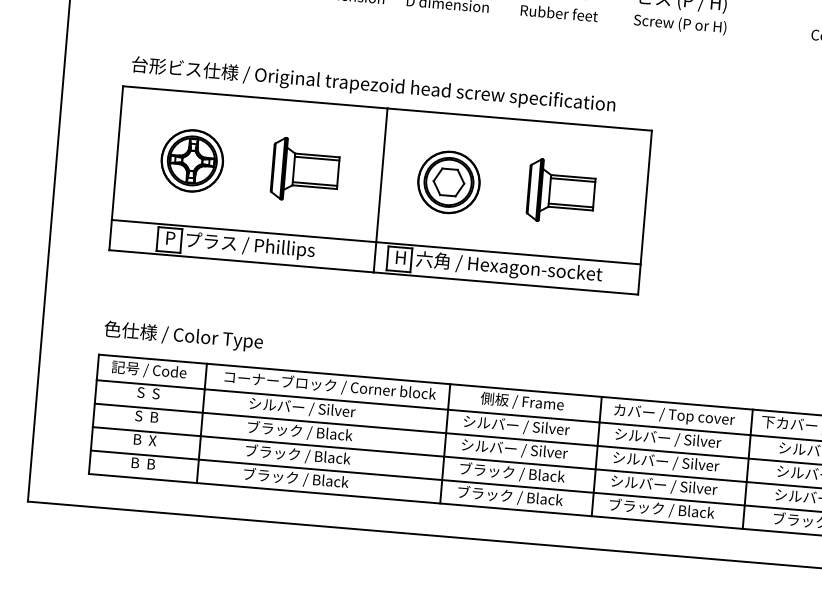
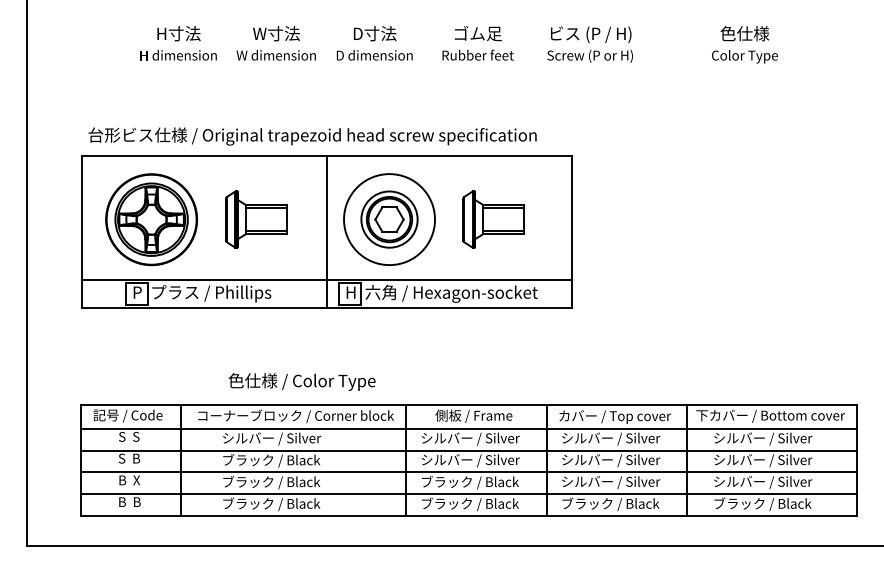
part: (192, 160) -> (151, 219), size x1.6
circle: (448, 182) -> (389, 219), size x1.6
text: (183, 335) -> (301, 381), moved

